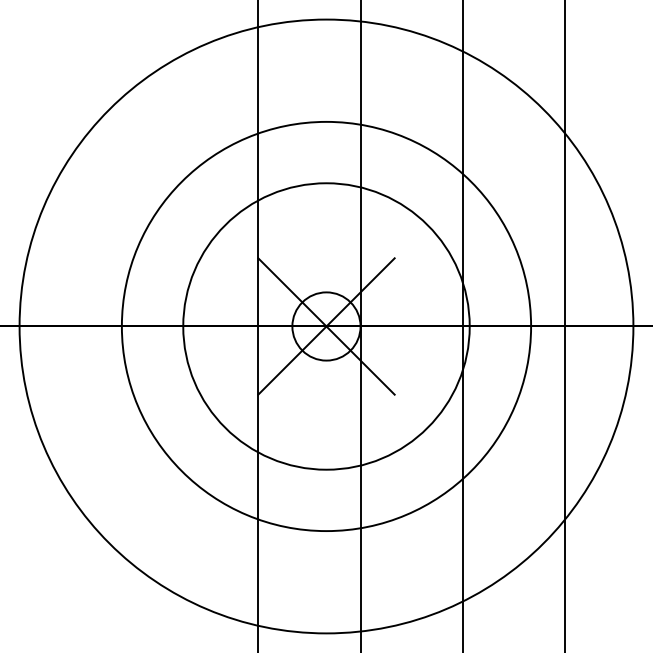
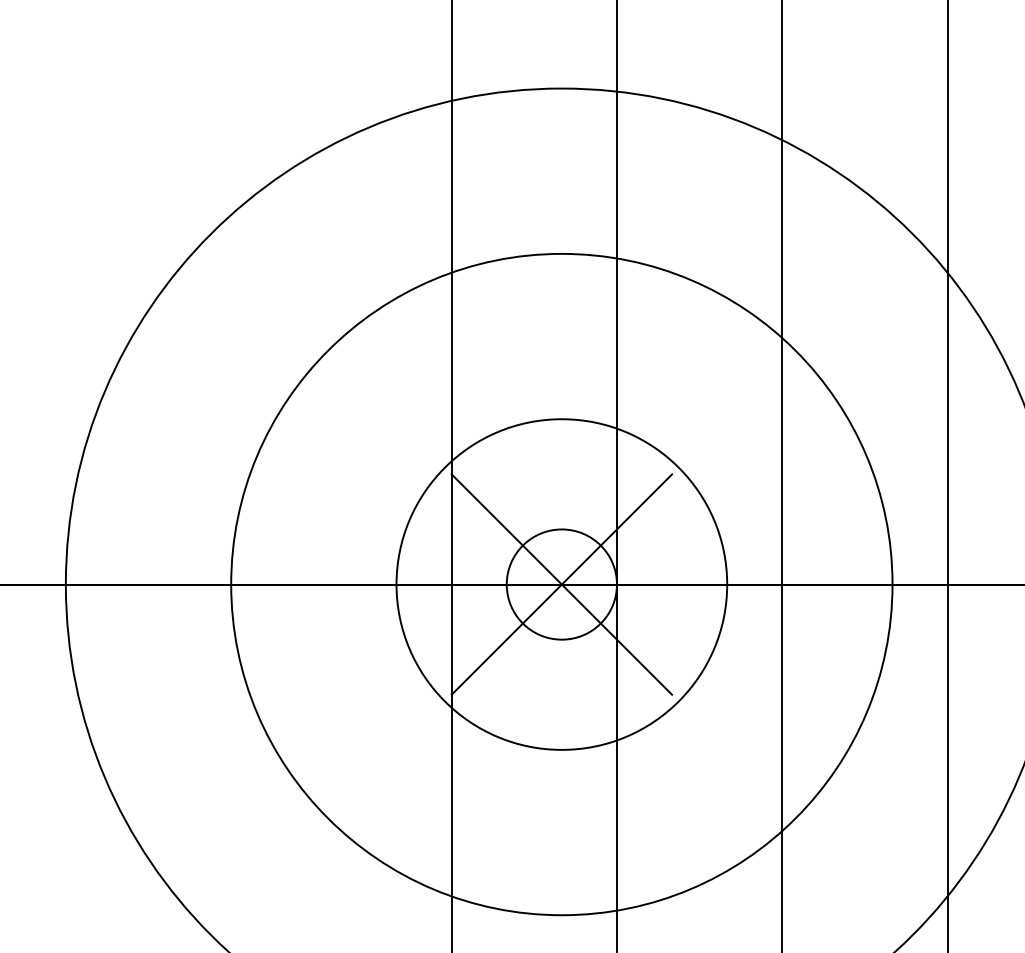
circle: (326, 326) -> (561, 584), size x0.71

